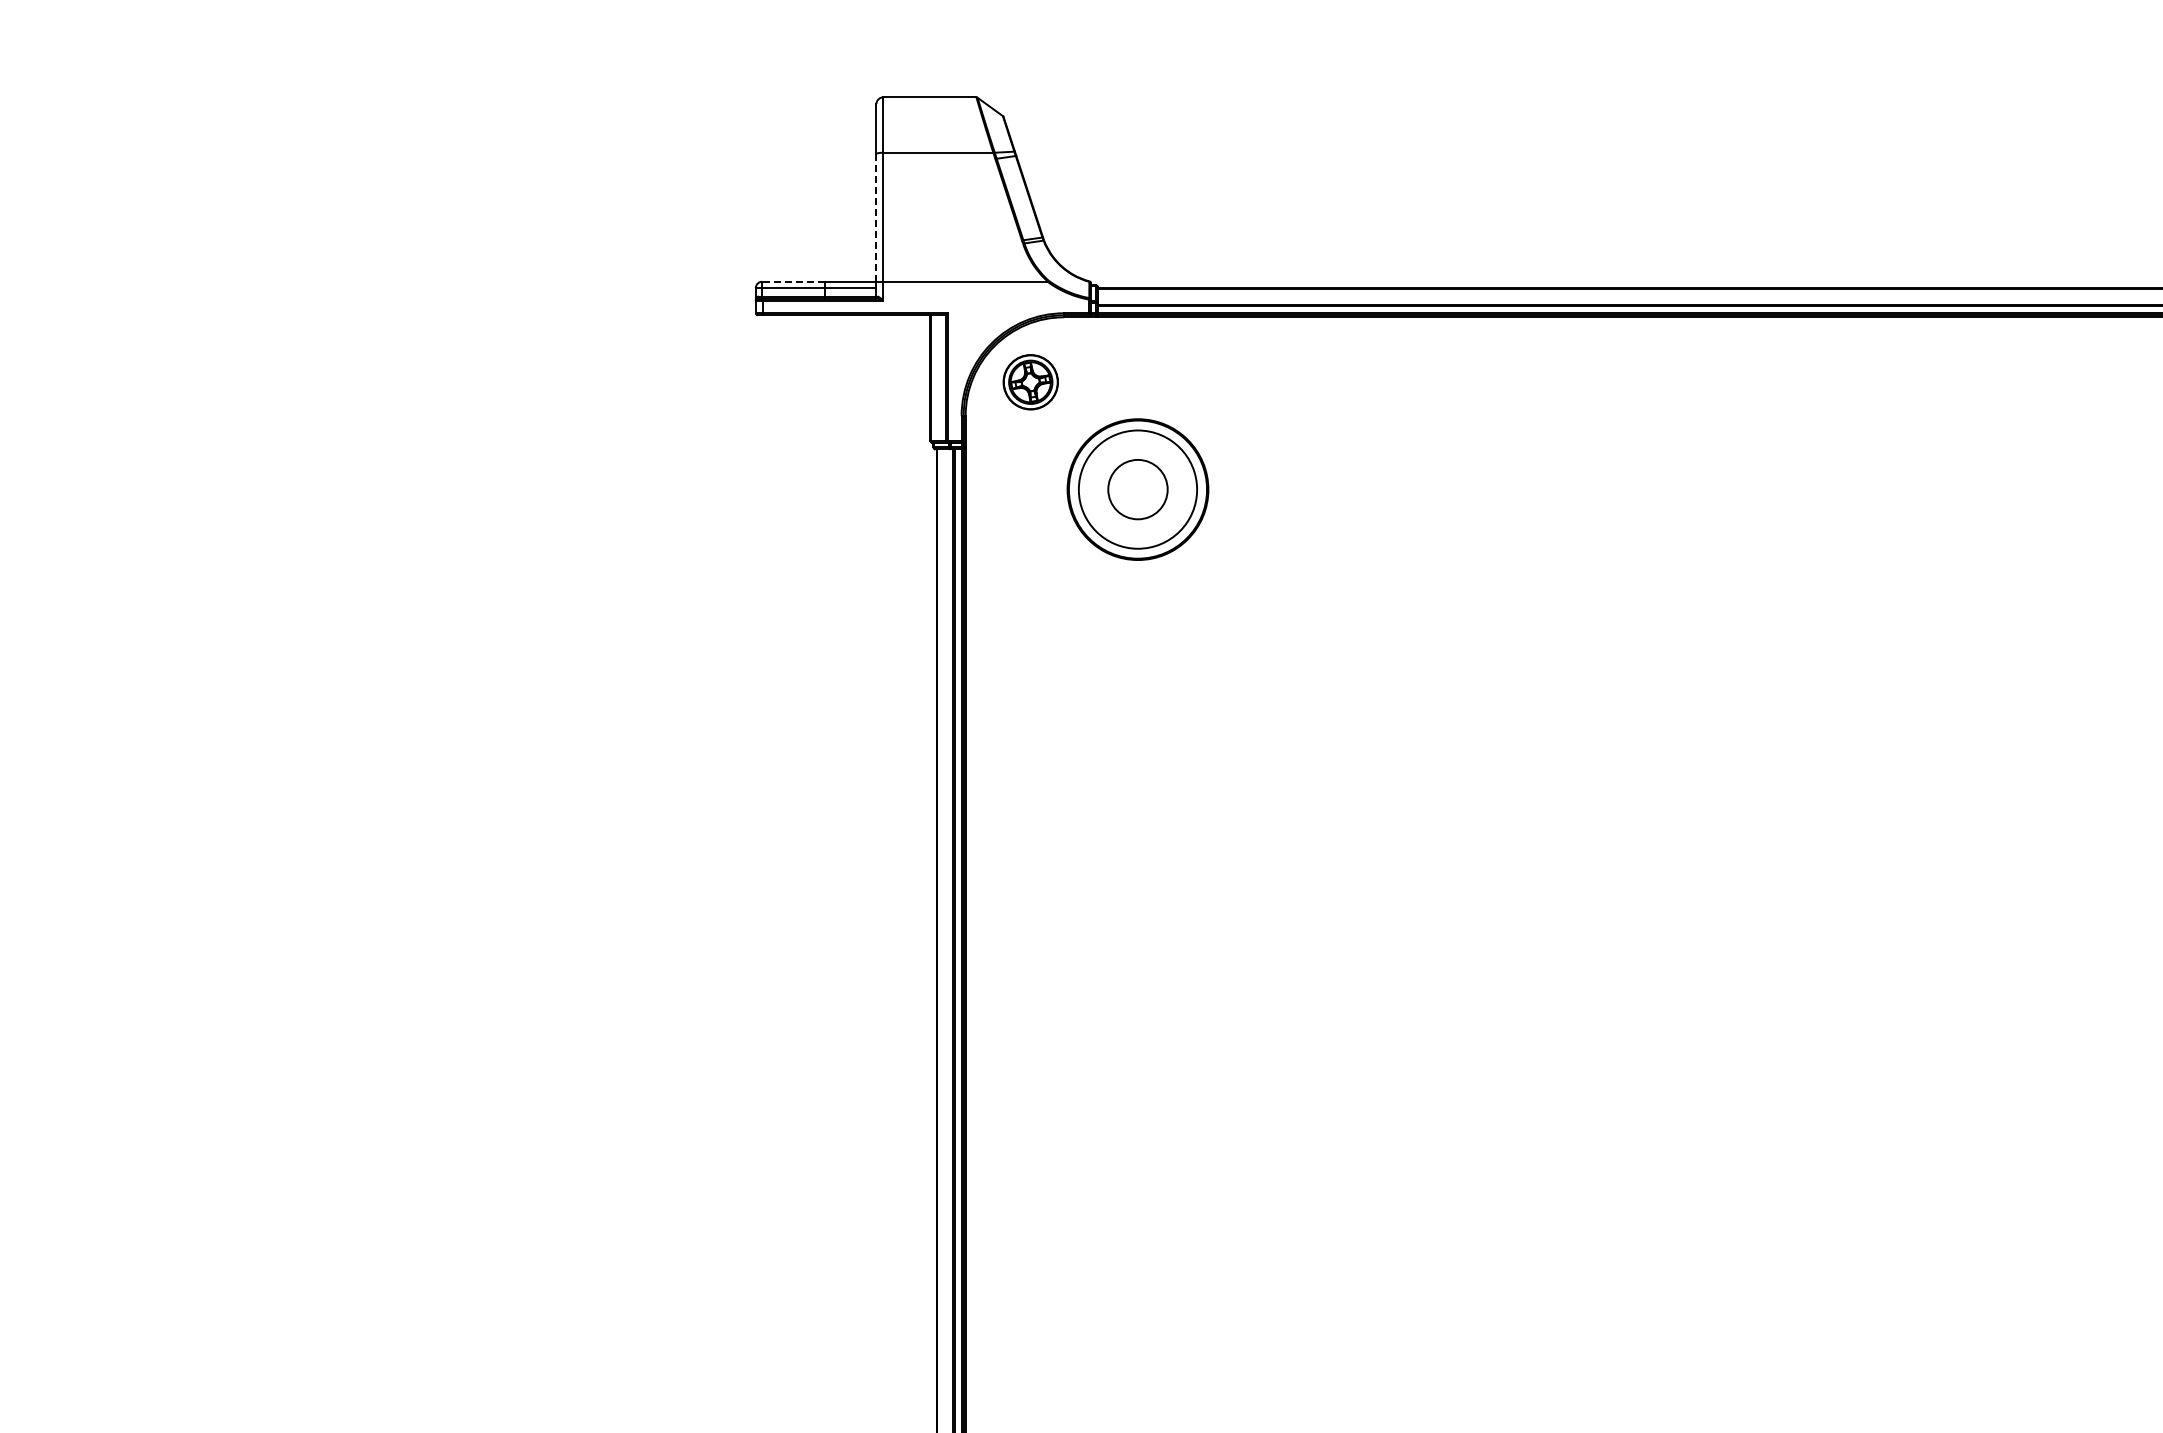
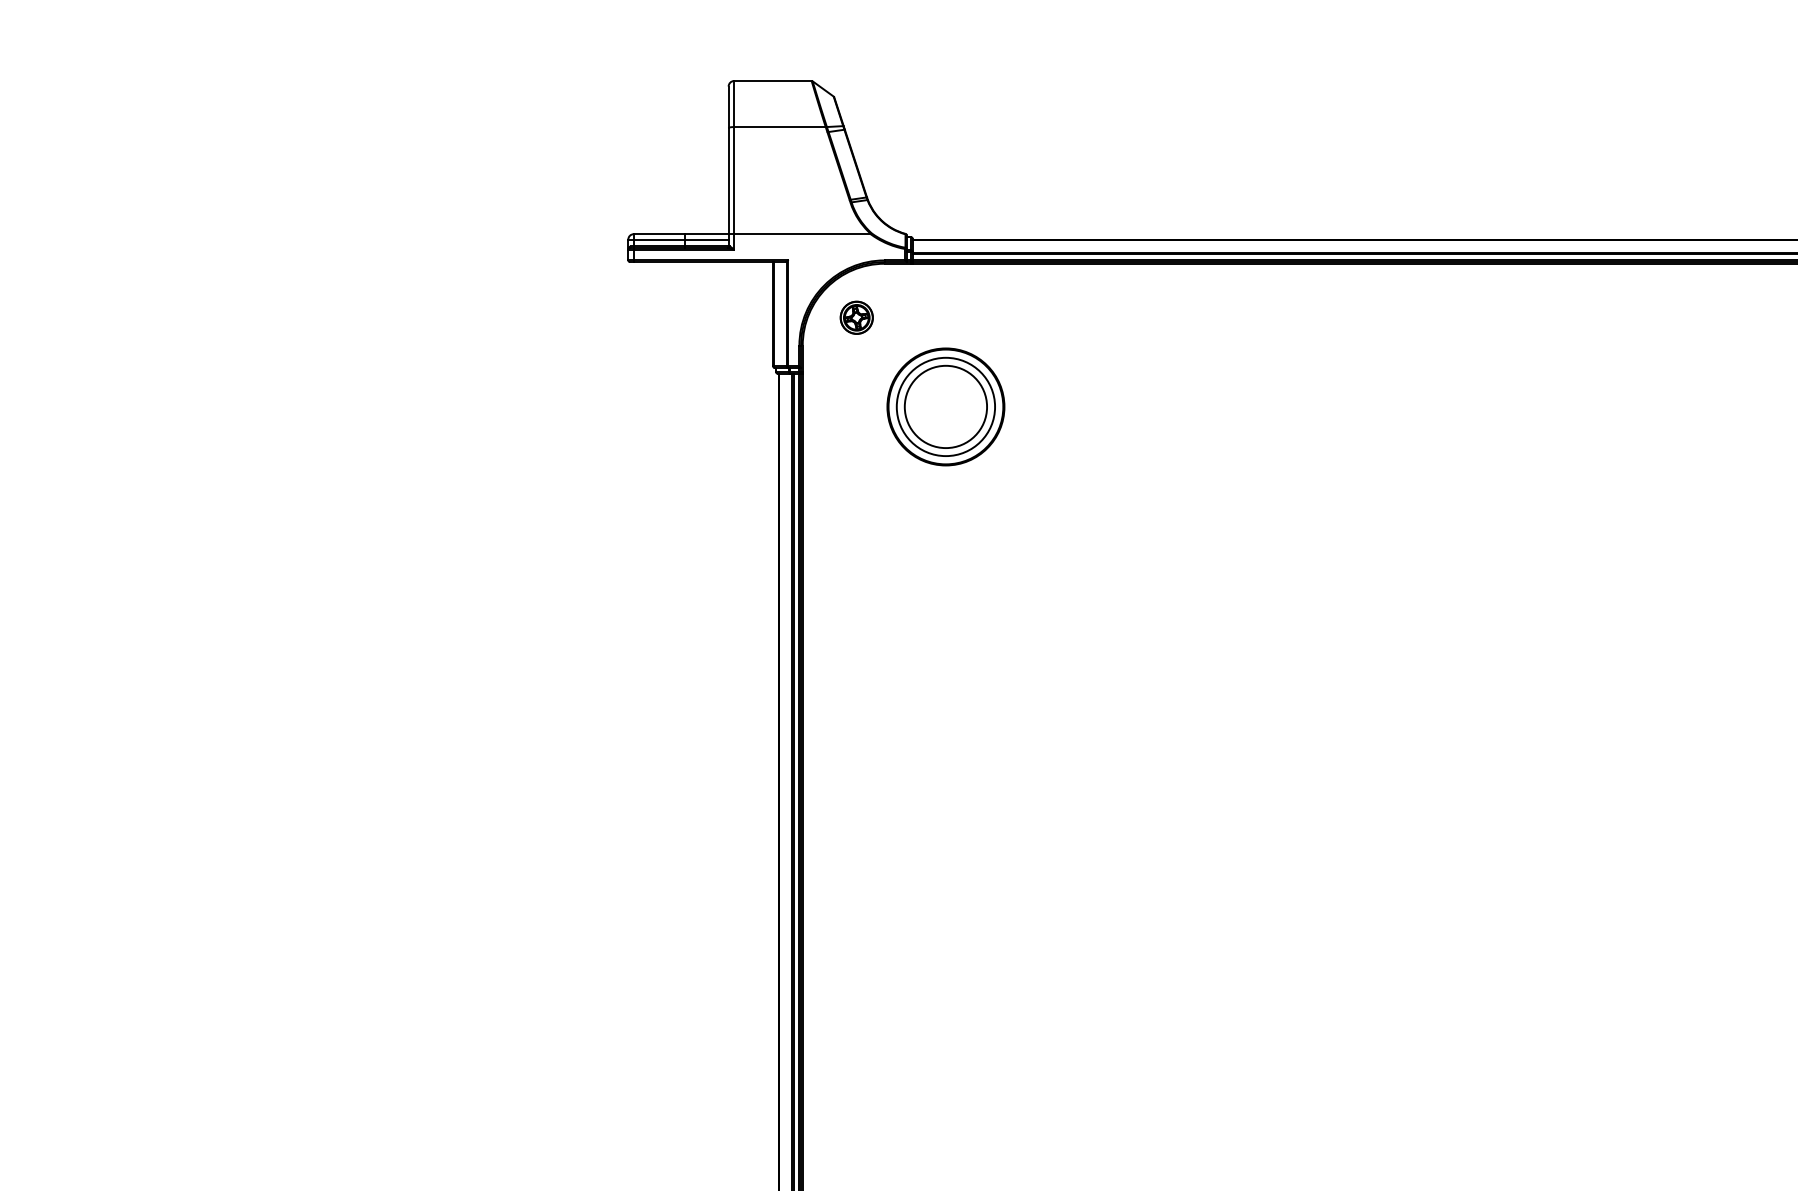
line: (876, 217) -> (728, 180), dashed -> solid
line: (792, 281) -> (658, 234), dashed -> solid
part: (1030, 382) -> (856, 317), size x0.71
circle: (1137, 489) -> (945, 406), size x1.67

